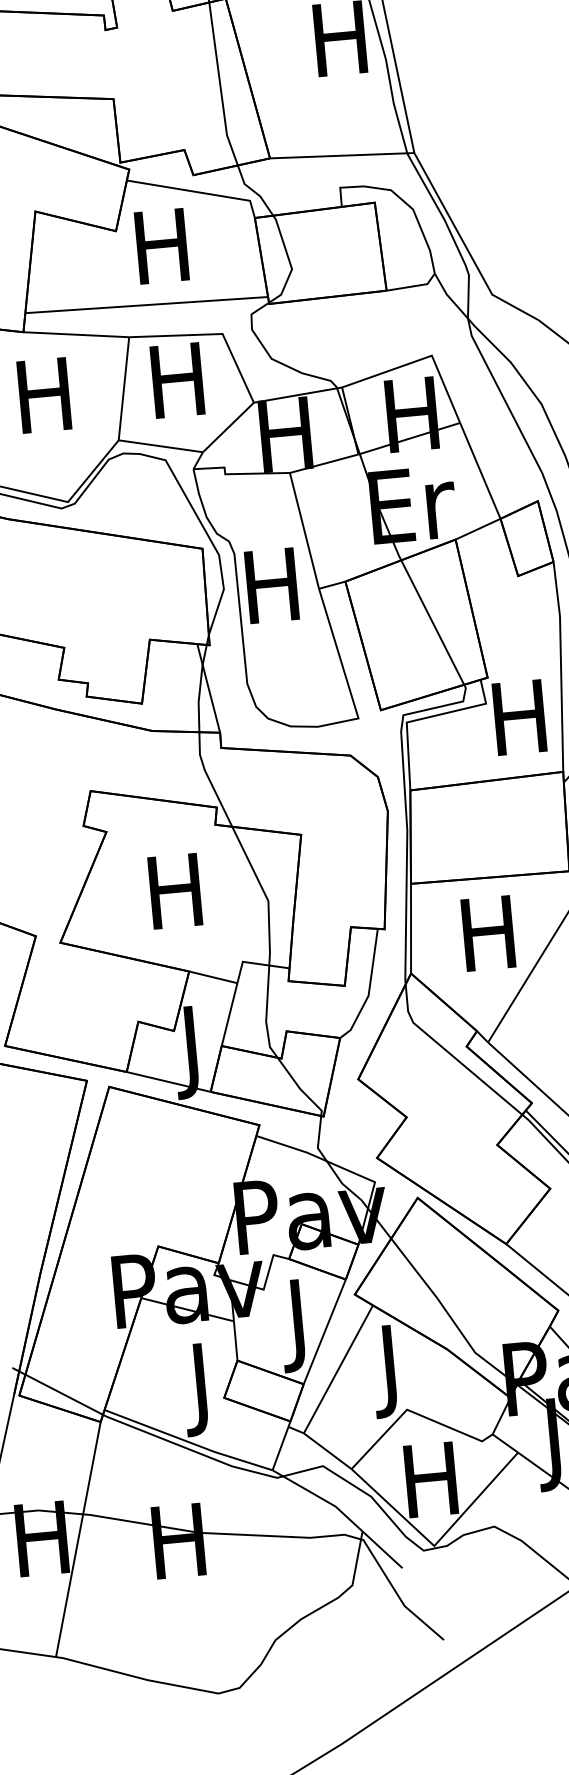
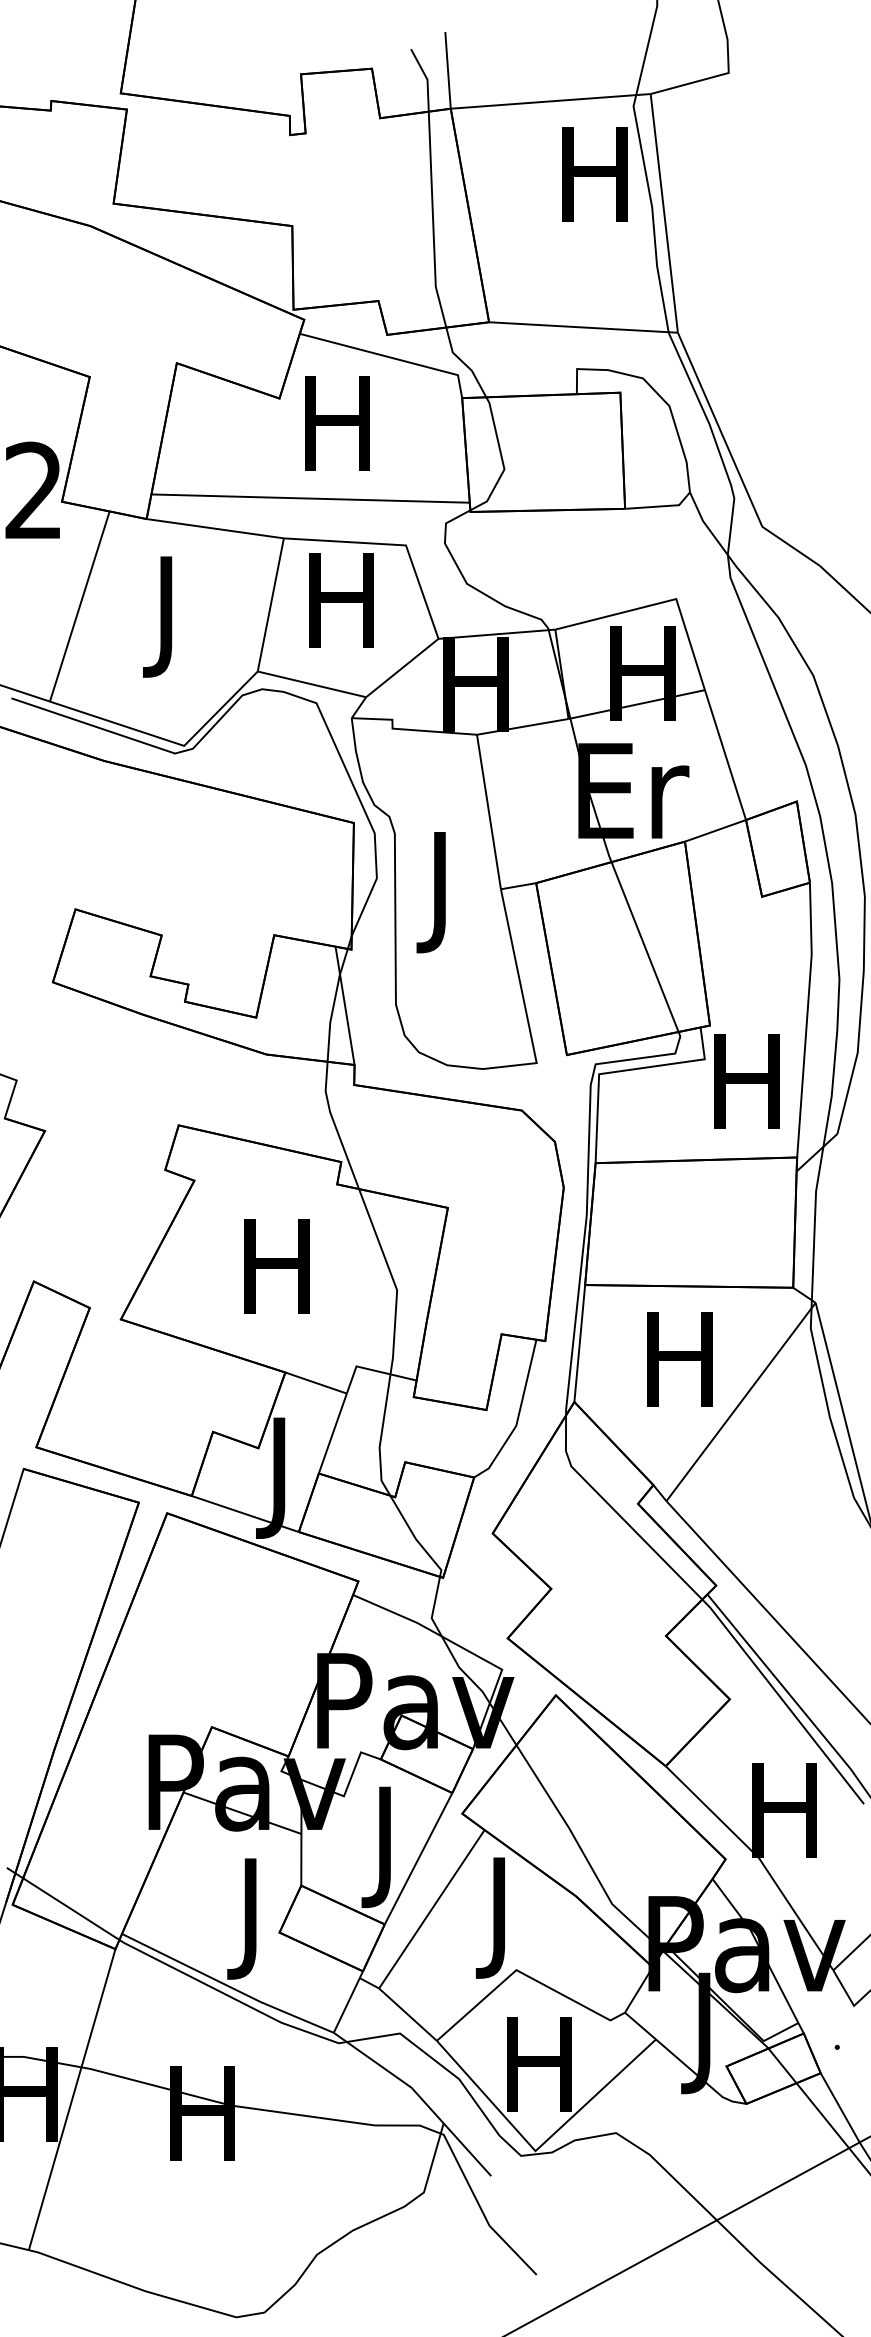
text: (45, 404) -> (166, 616), H -> J
text: (272, 595) -> (439, 892), H -> J

